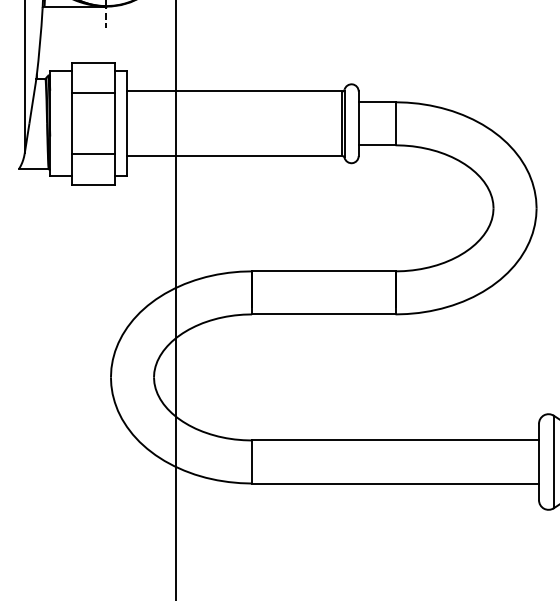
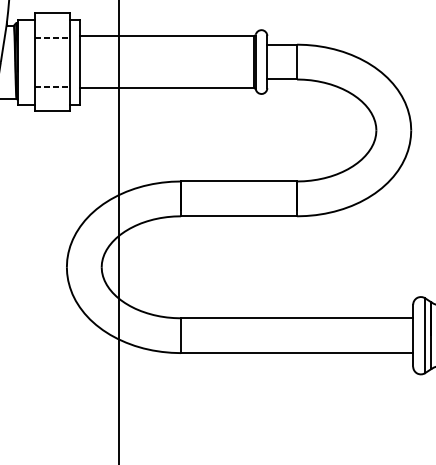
line: (93, 93) -> (52, 37), solid -> dashed
line: (93, 154) -> (52, 86), solid -> dashed

